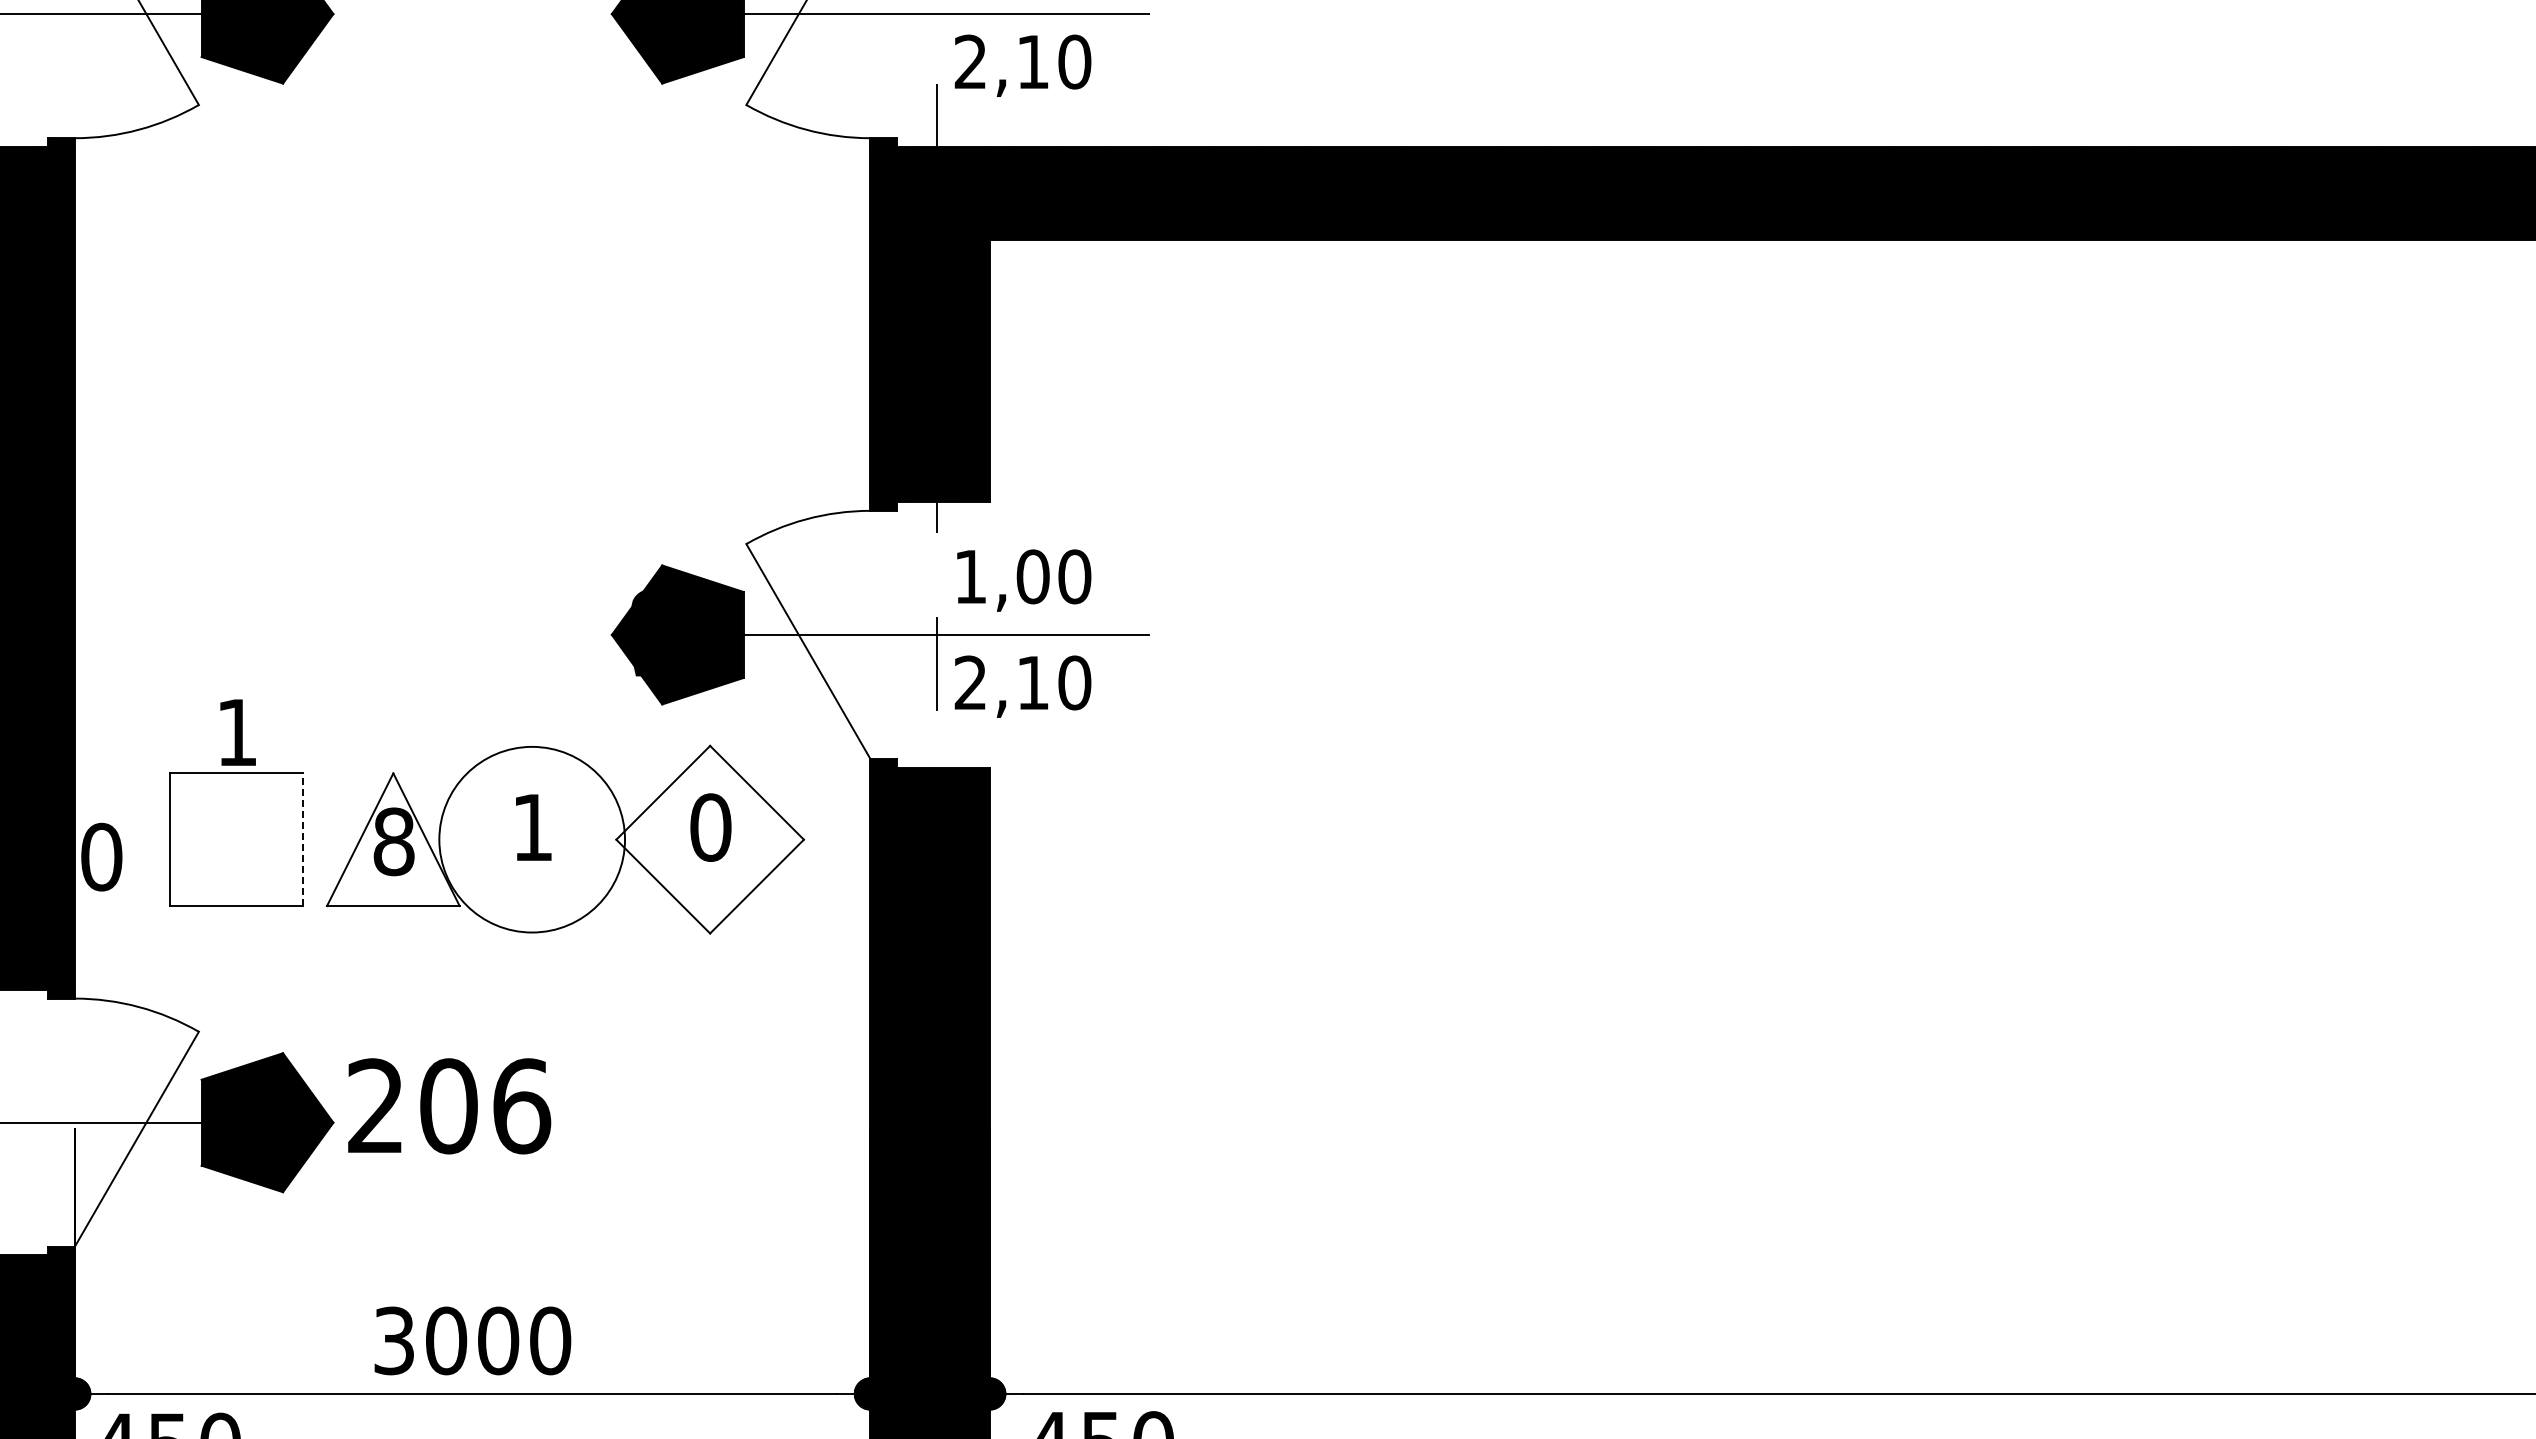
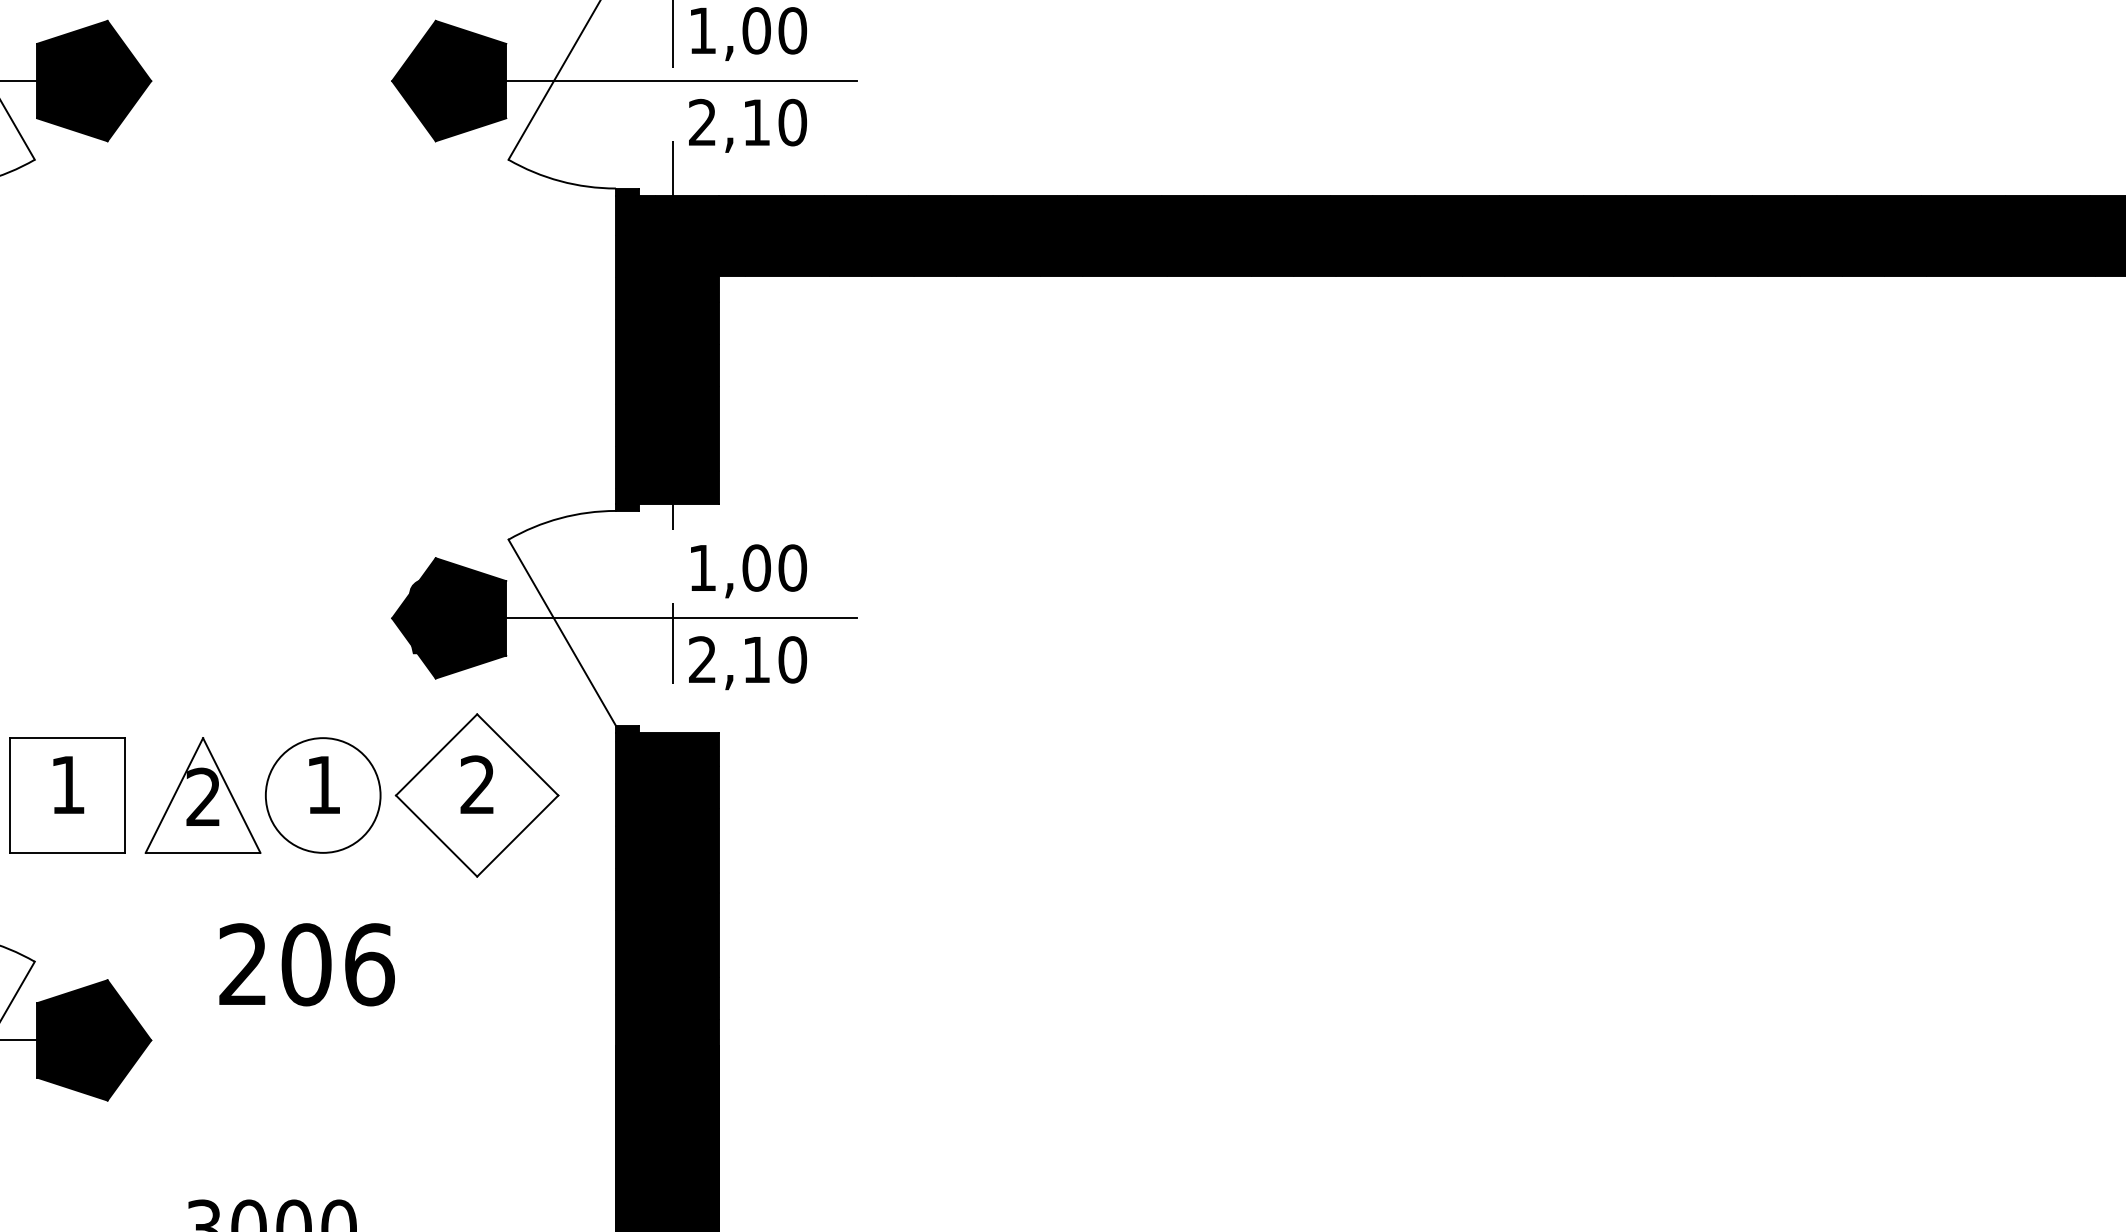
text: (237, 732) -> (68, 784), moved
text: (710, 827) -> (477, 784), 0 -> 2
line: (302, 839) -> (124, 795), dashed -> solid
circle: (531, 839) -> (322, 795), size x0.71
text: (393, 841) -> (203, 797), 8 -> 2
text: (449, 1106) -> (307, 964), moved

